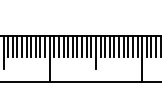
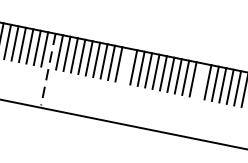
line: (95, 52) -> (123, 74), removed
line: (49, 58) -> (48, 69), solid -> dashed
line: (142, 59) -> (197, 101), removed

